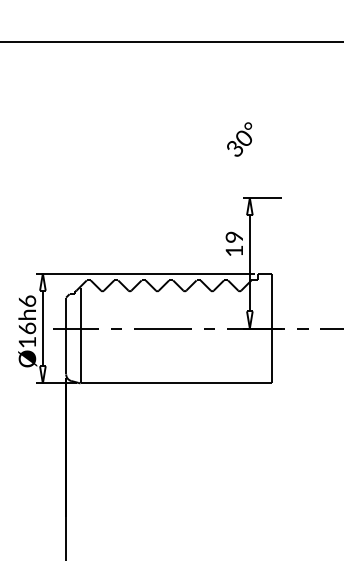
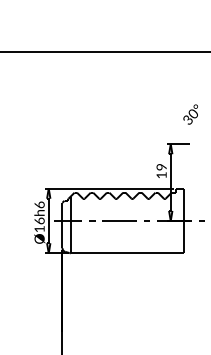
text: (239, 139) -> (190, 114), moved

